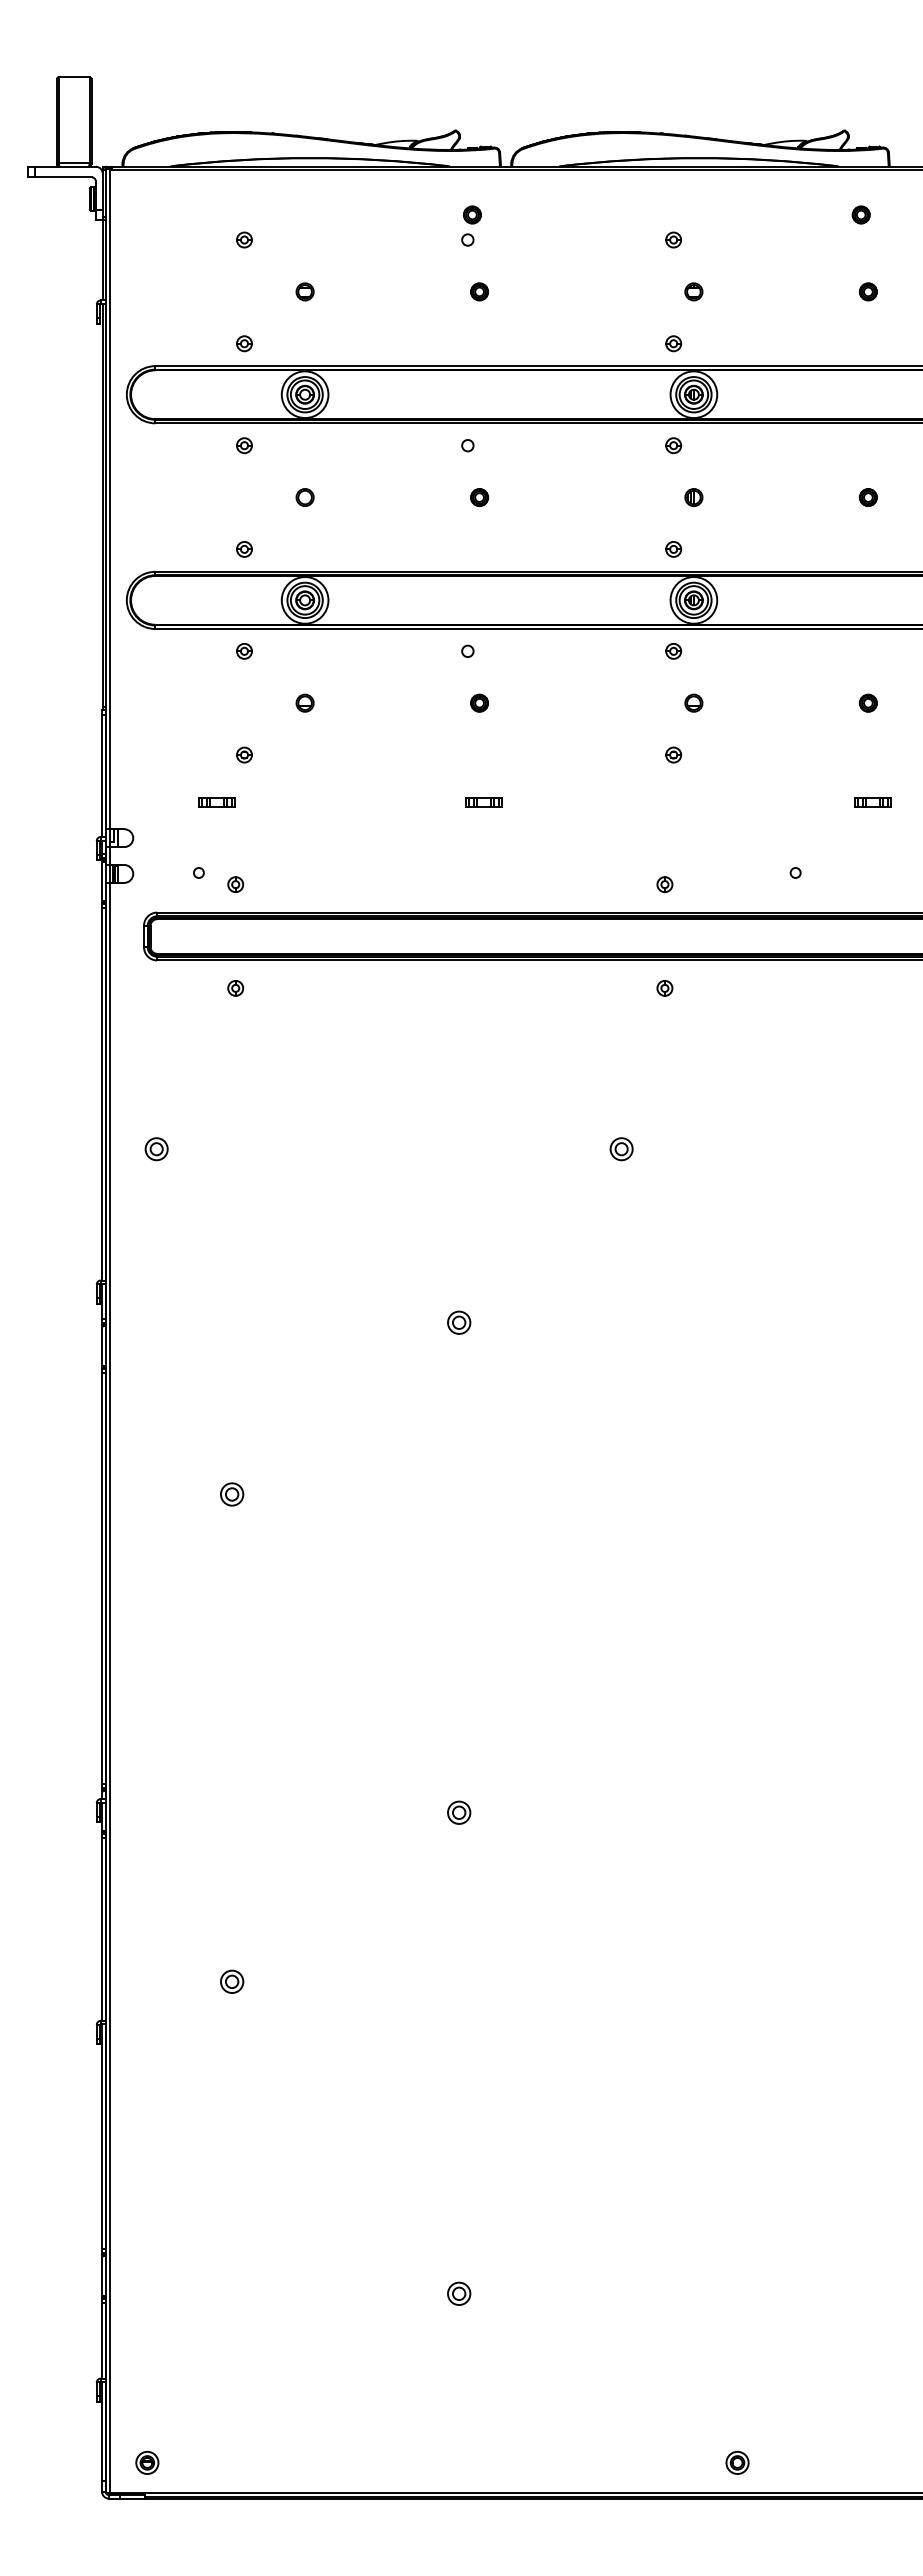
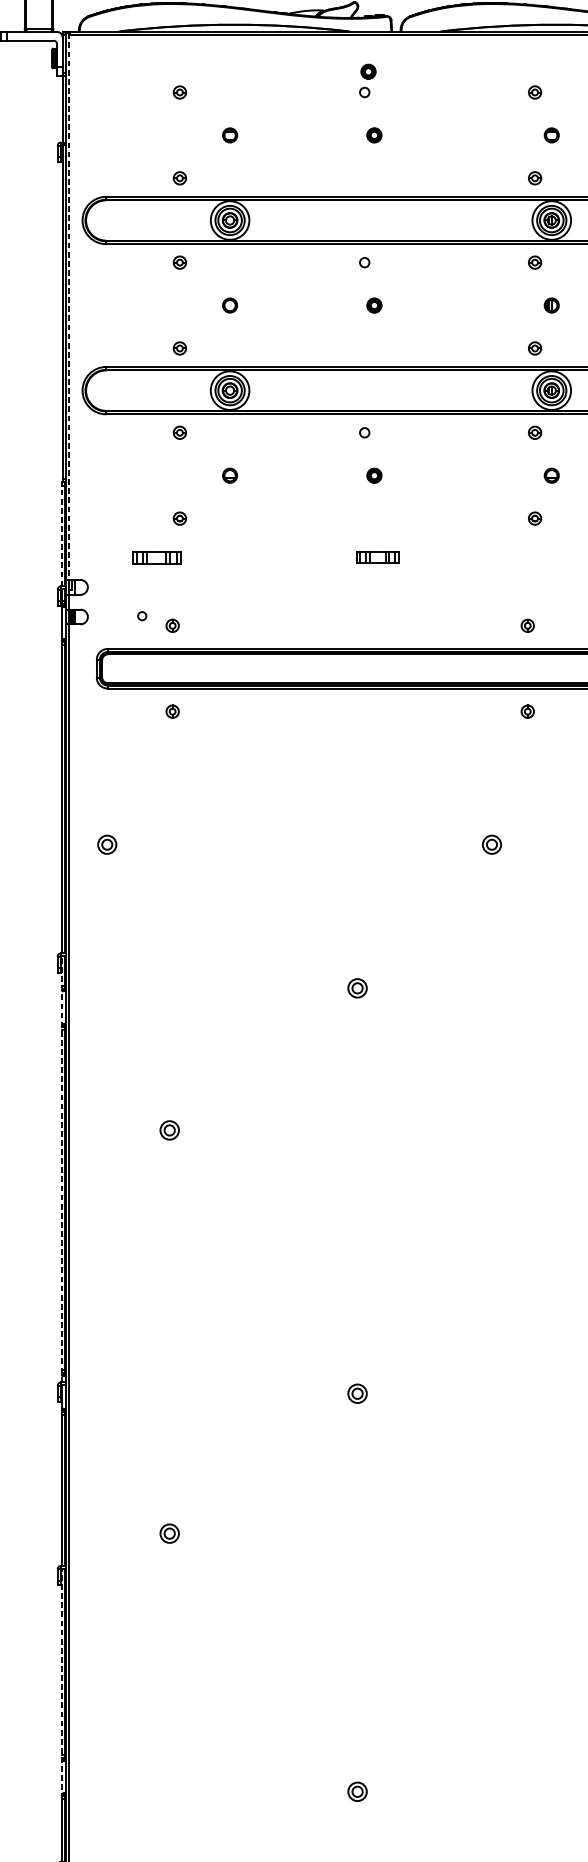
line: (110, 499) -> (69, 307), solid -> dashed
line: (101, 773) -> (61, 533), solid -> dashed
part: (216, 802) -> (156, 557), size x1.6
part: (483, 802) -> (377, 557), size x1.4
line: (101, 1541) -> (61, 1169), solid -> dashed
line: (101, 2163) -> (61, 1683), solid -> dashed

